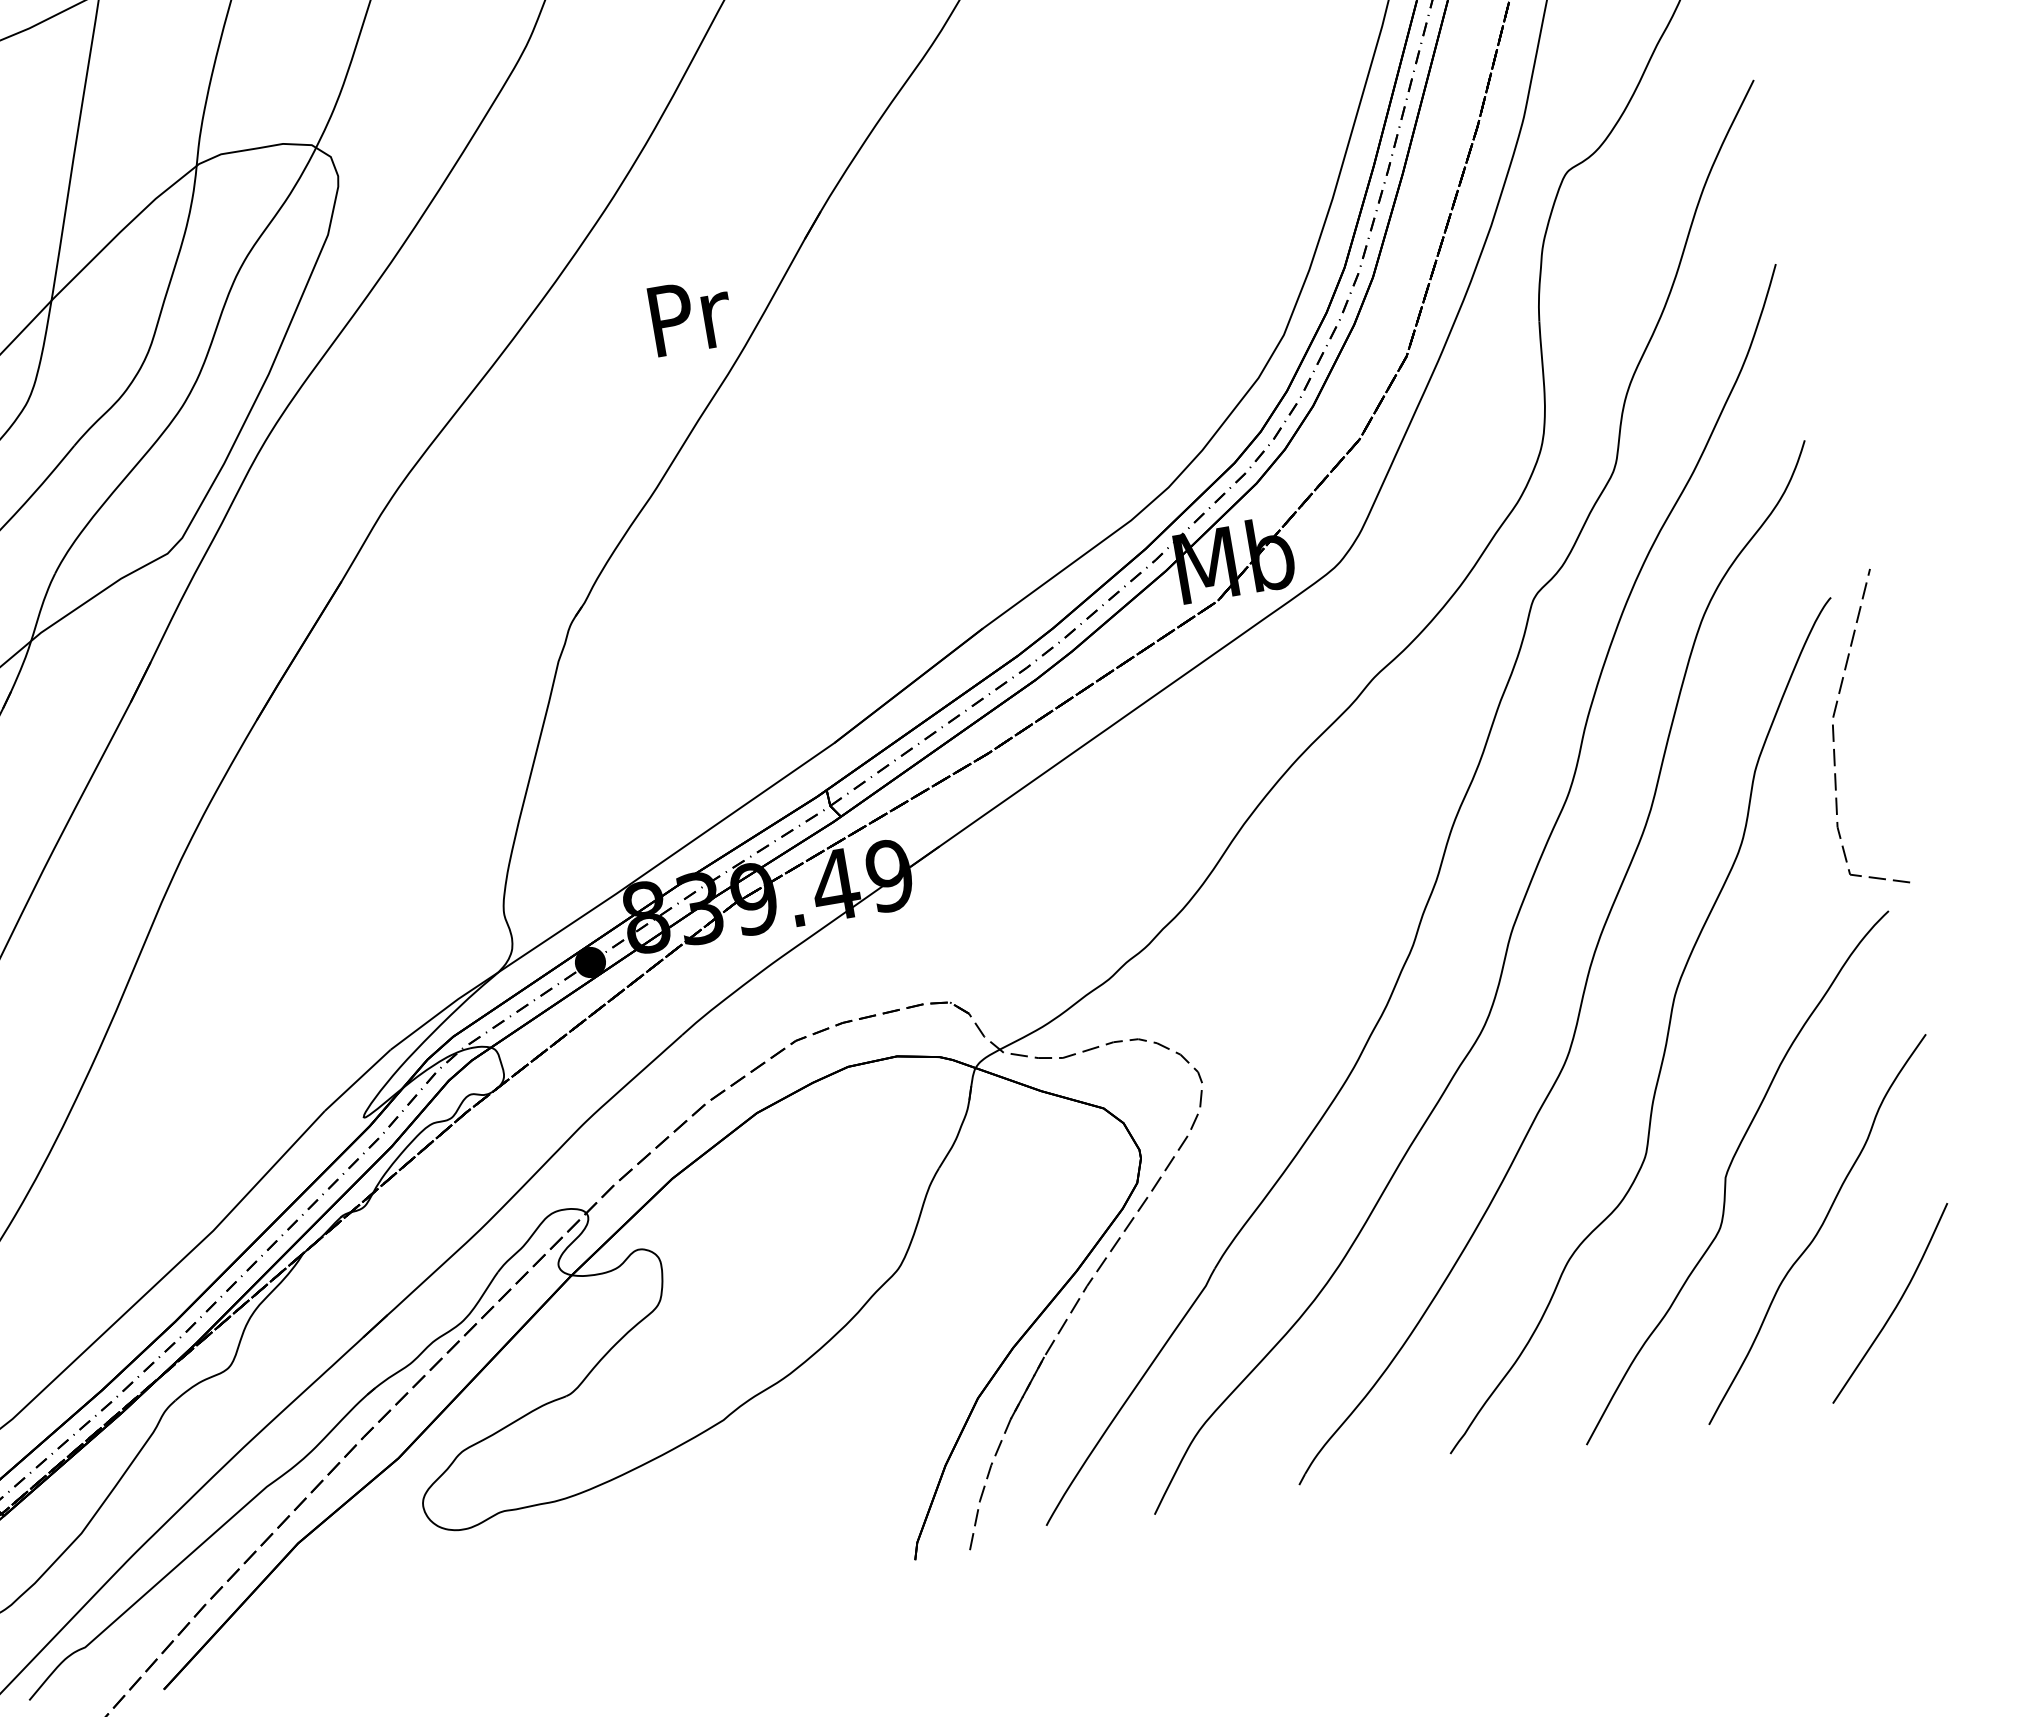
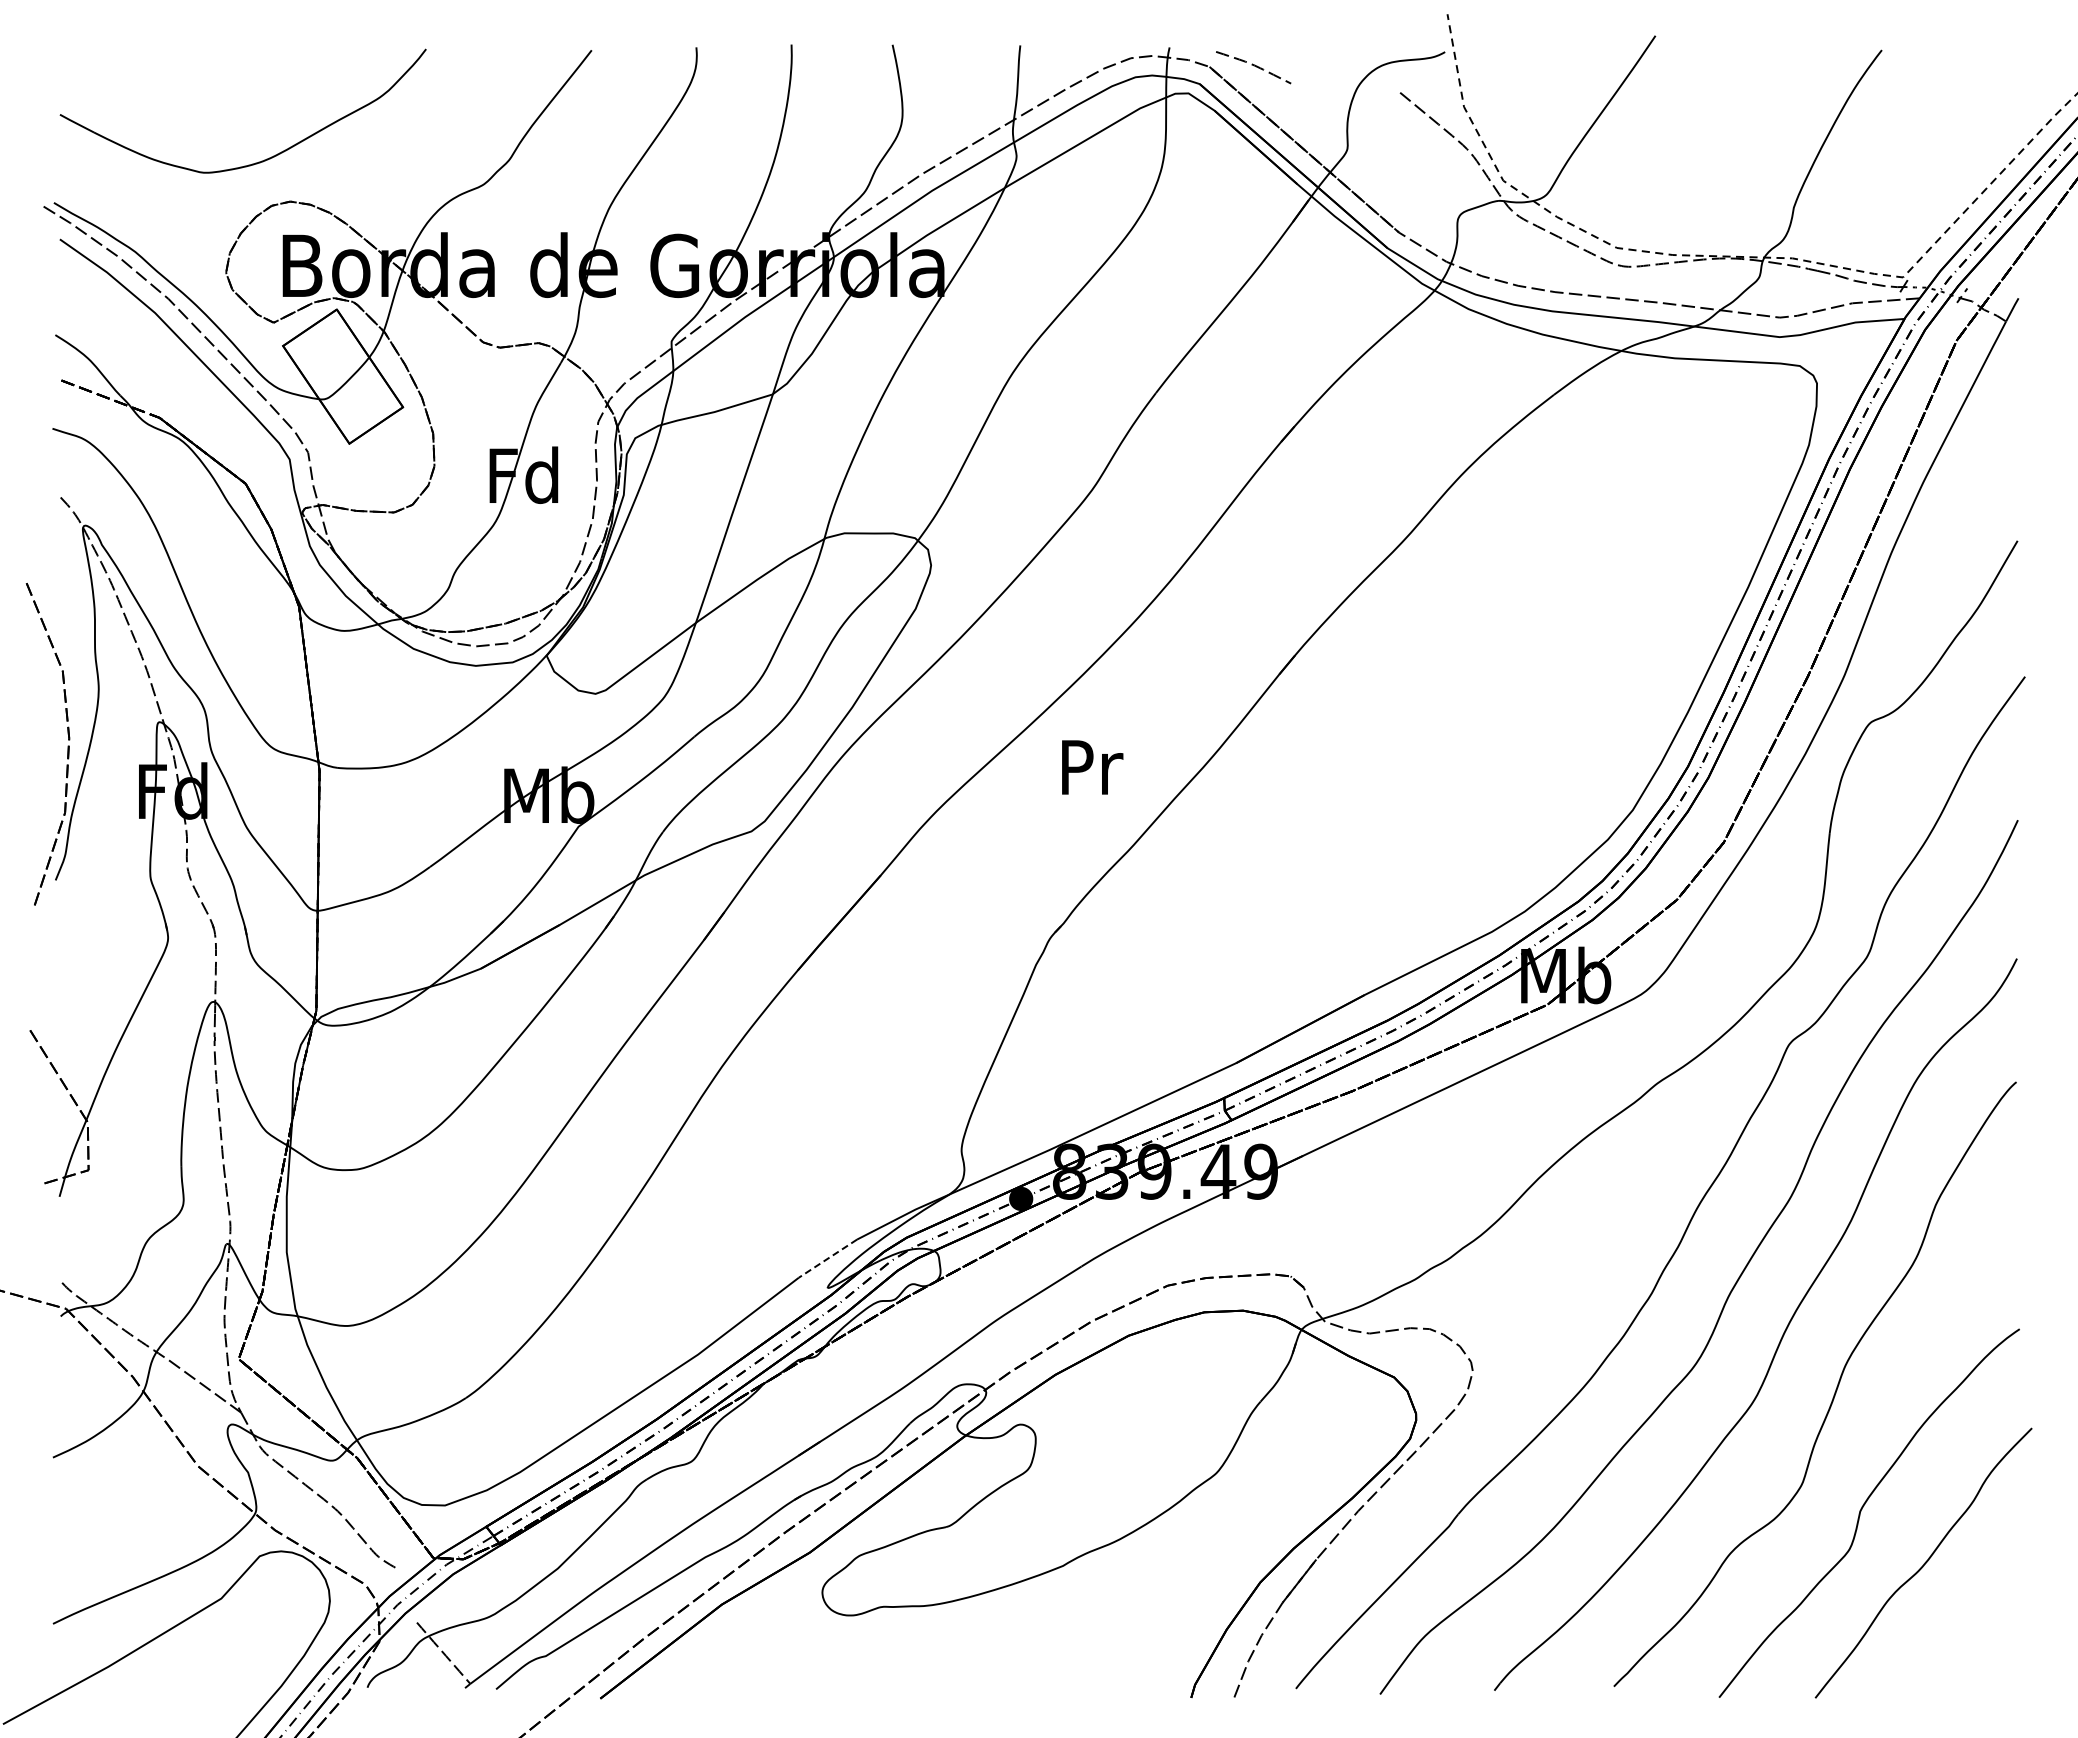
text: (691, 316) -> (1092, 767), moved
line: (1834, 734) -> (2001, 1187), removed
line: (357, 1080) -> (827, 1258), solid -> dashed
curve: (1895, 1305) -> (1973, 1631), removed

